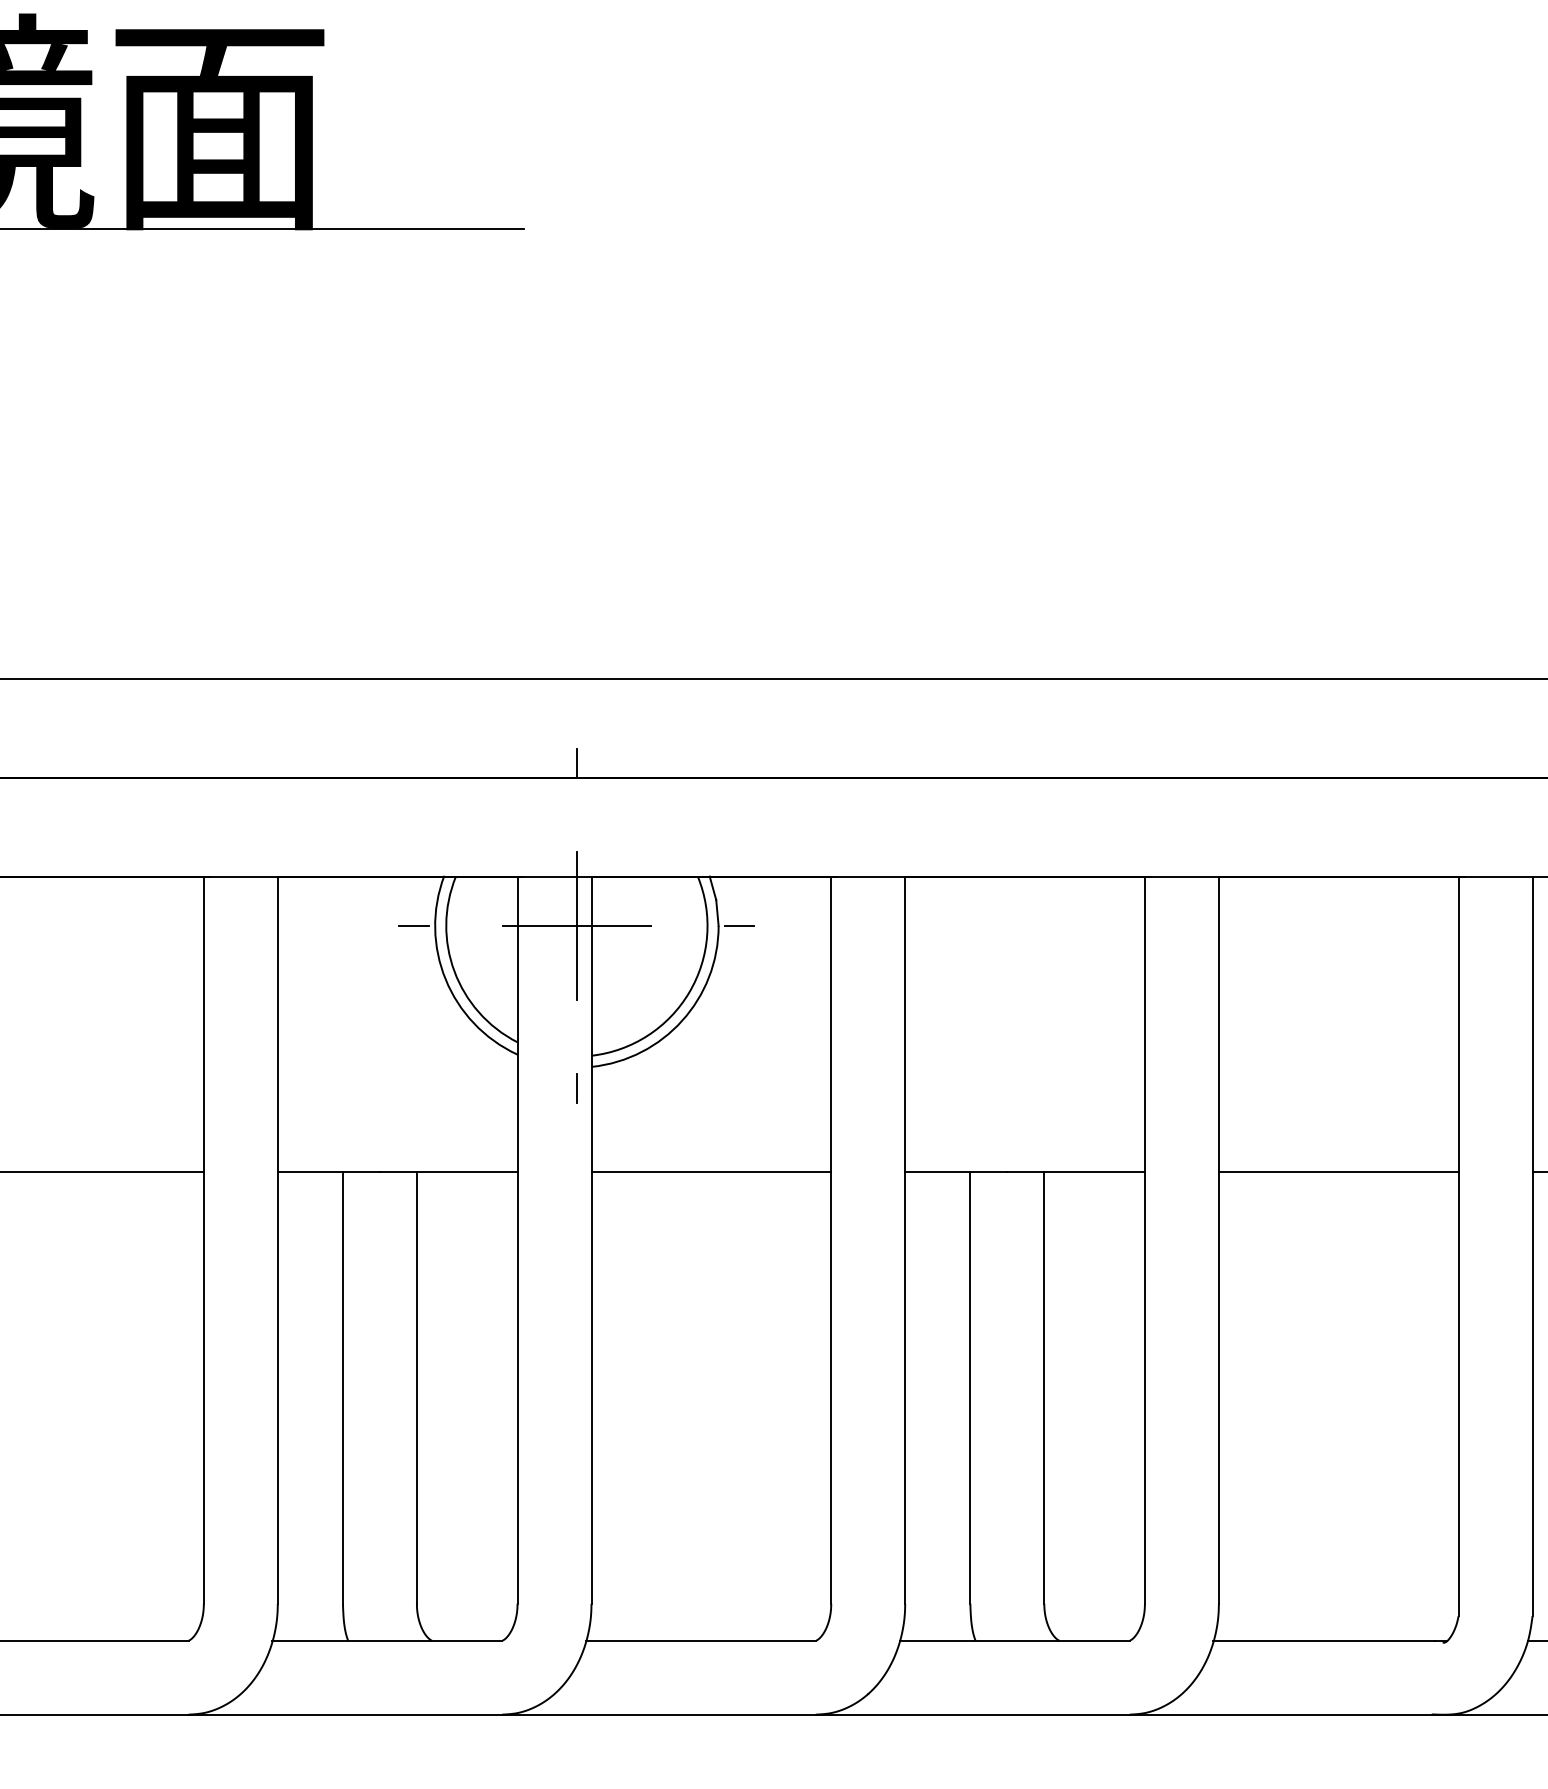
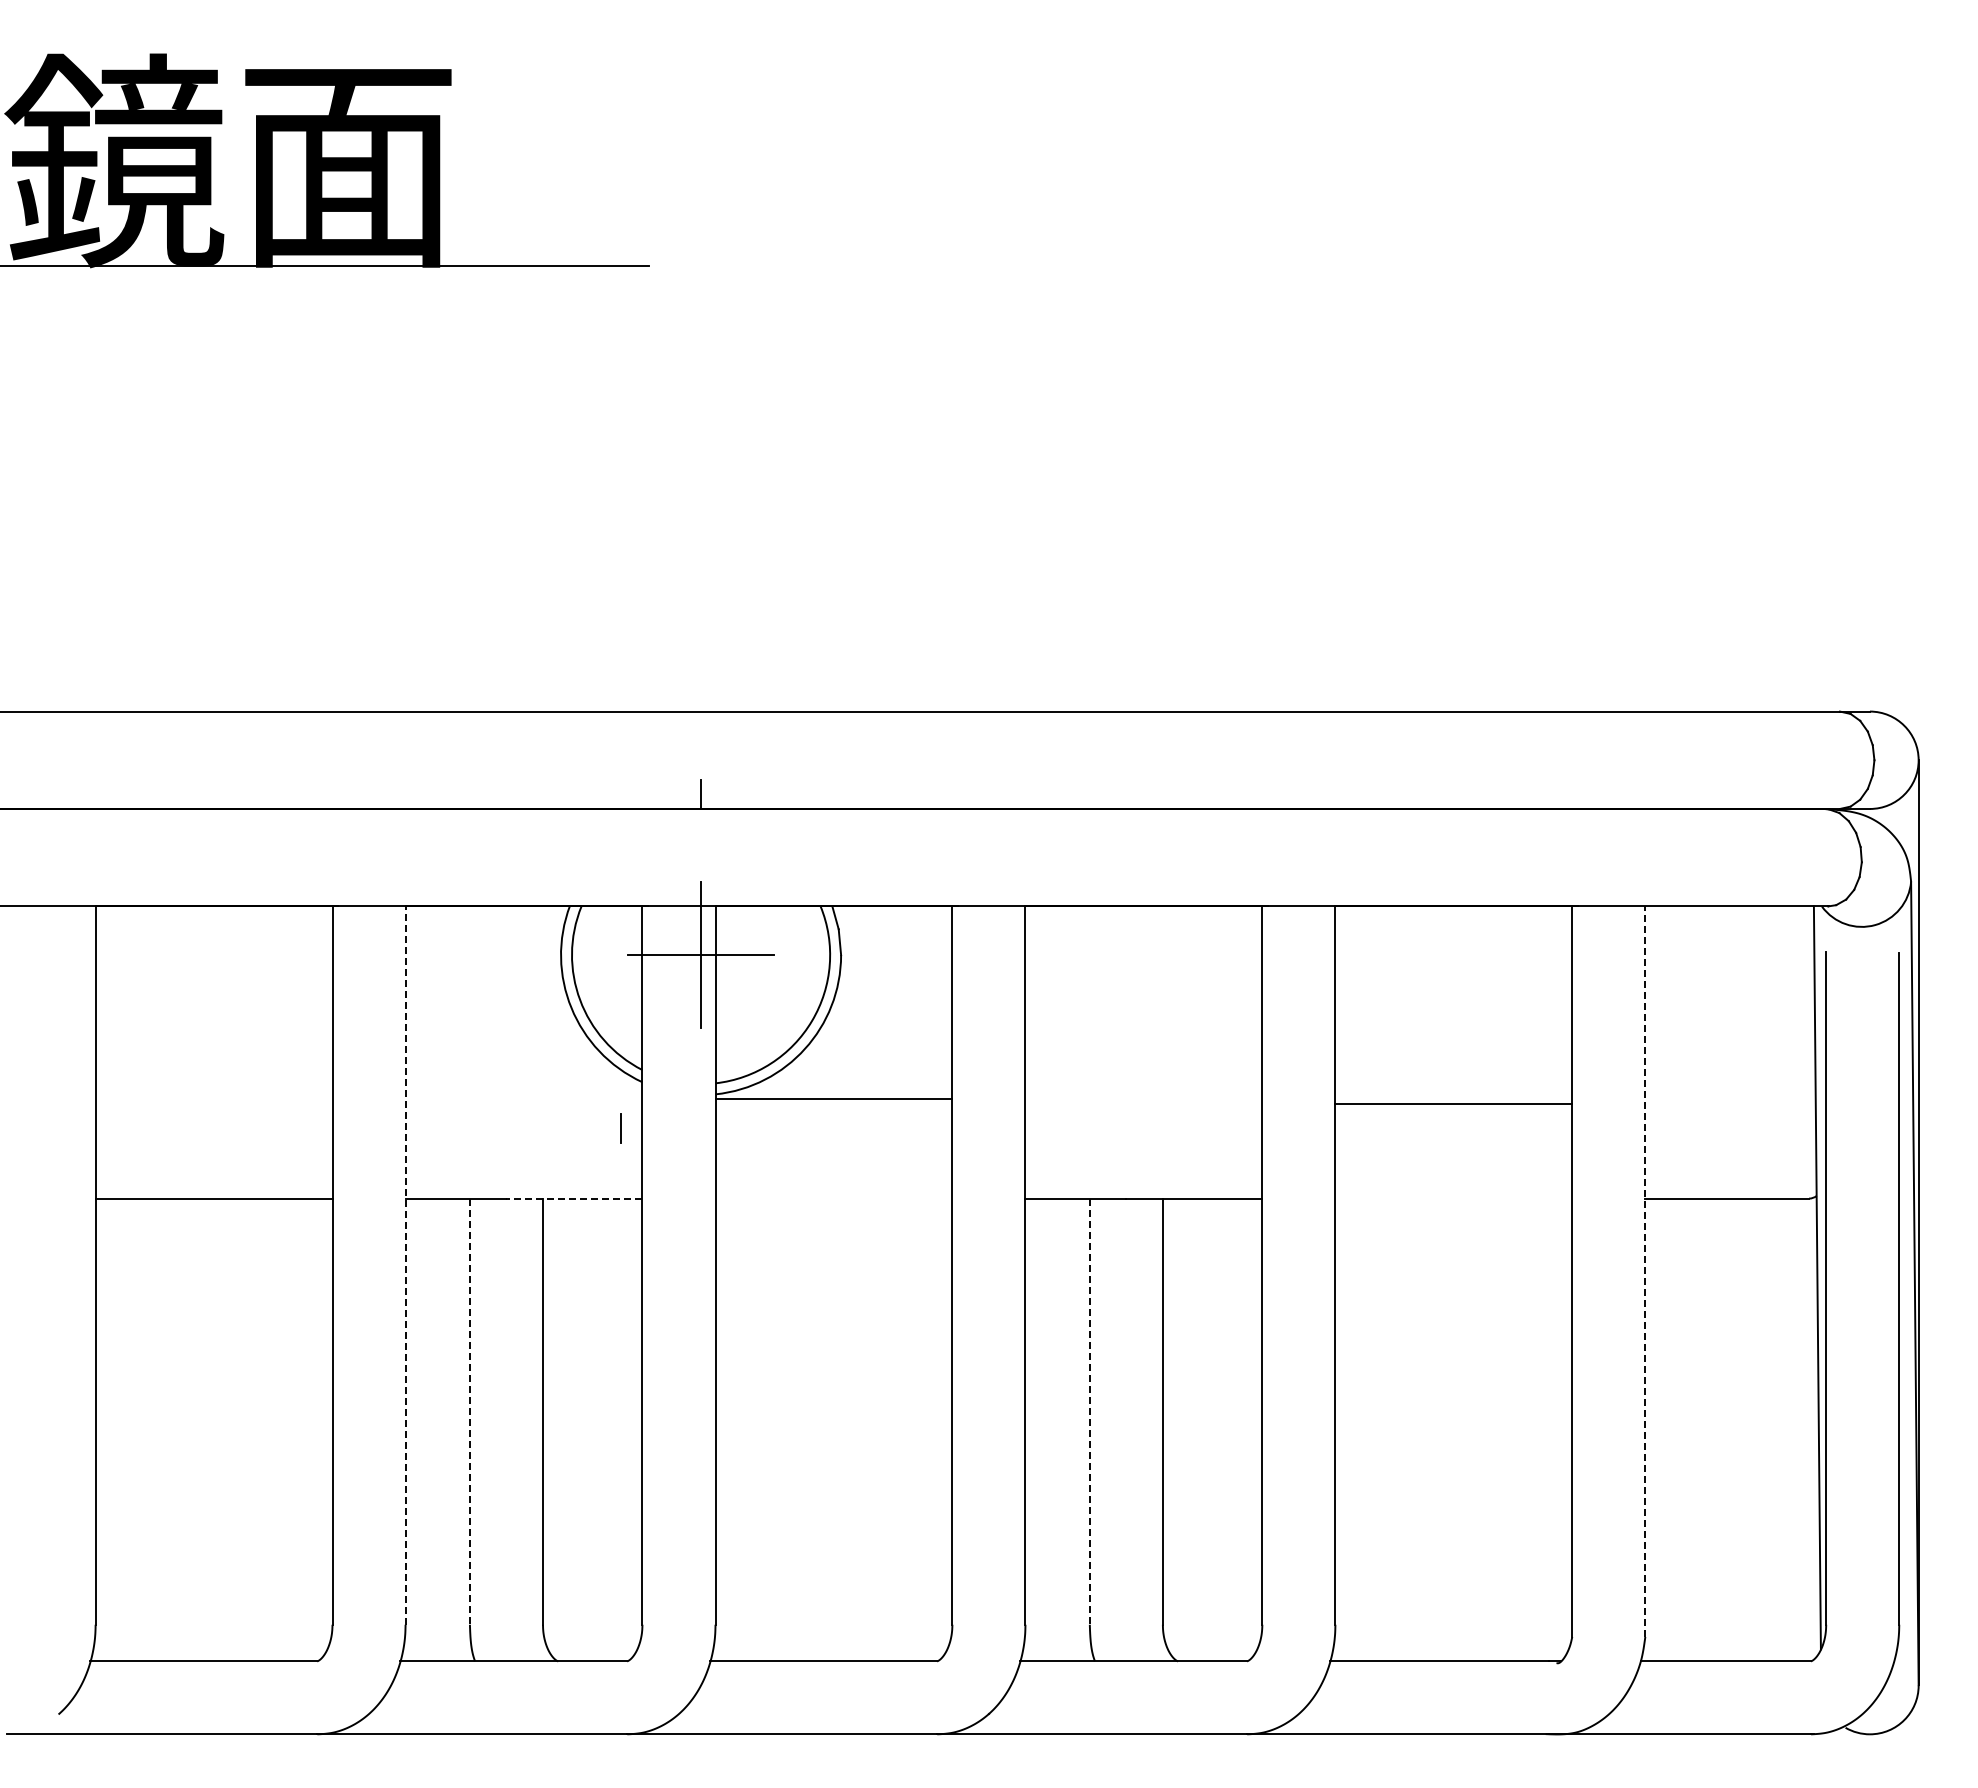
line: (413, 926) -> (539, 955), removed
line: (739, 926) -> (861, 955), removed
line: (576, 1088) -> (620, 1128), moved
line: (447, 1172) -> (573, 1198), solid -> dashed
line: (710, 1172) -> (833, 1098), moved
line: (1338, 1172) -> (1453, 1103), moved
line: (277, 1240) -> (405, 1265), solid -> dashed
line: (1532, 1246) -> (1645, 1271), solid -> dashed
line: (342, 1388) -> (469, 1412), solid -> dashed
line: (970, 1388) -> (1089, 1412), solid -> dashed

